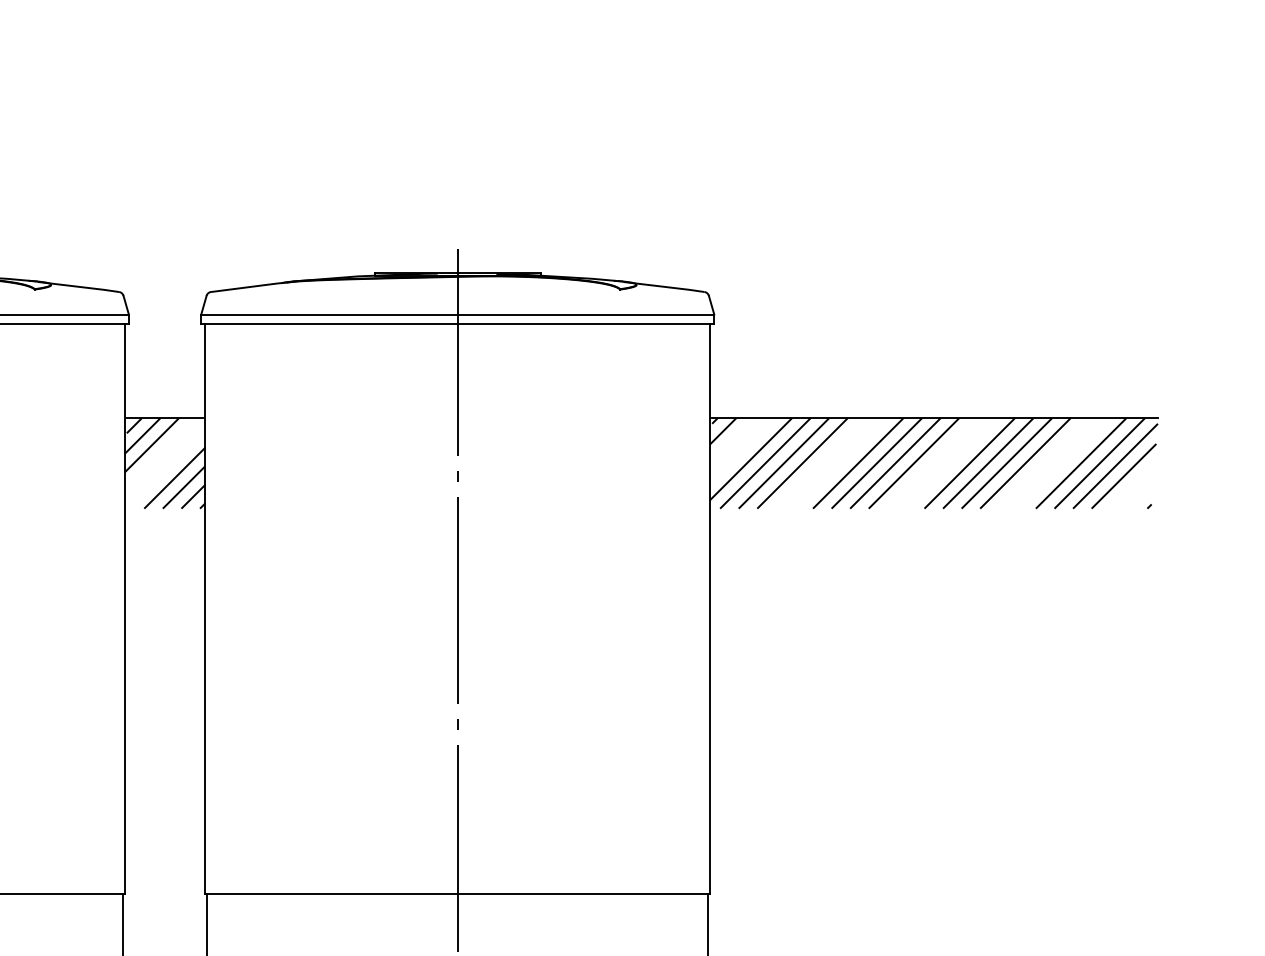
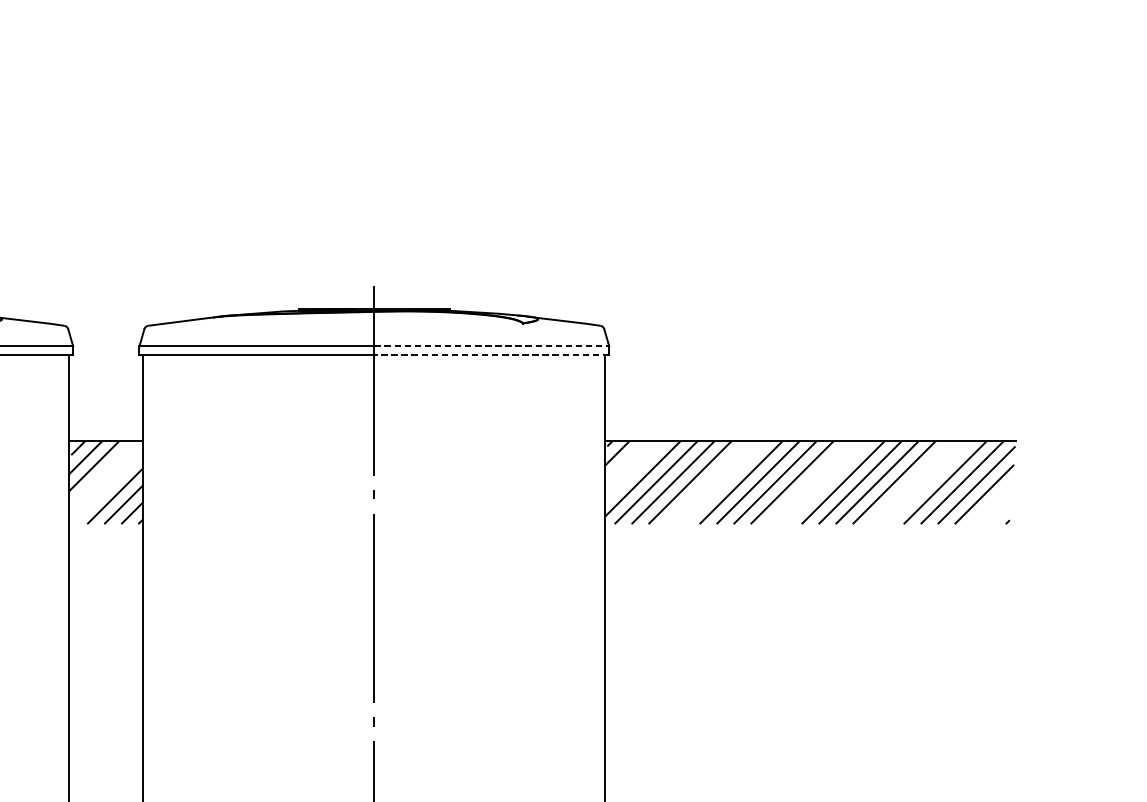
line: (586, 314) -> (492, 346), solid -> dashed
line: (585, 323) -> (491, 354), solid -> dashed

